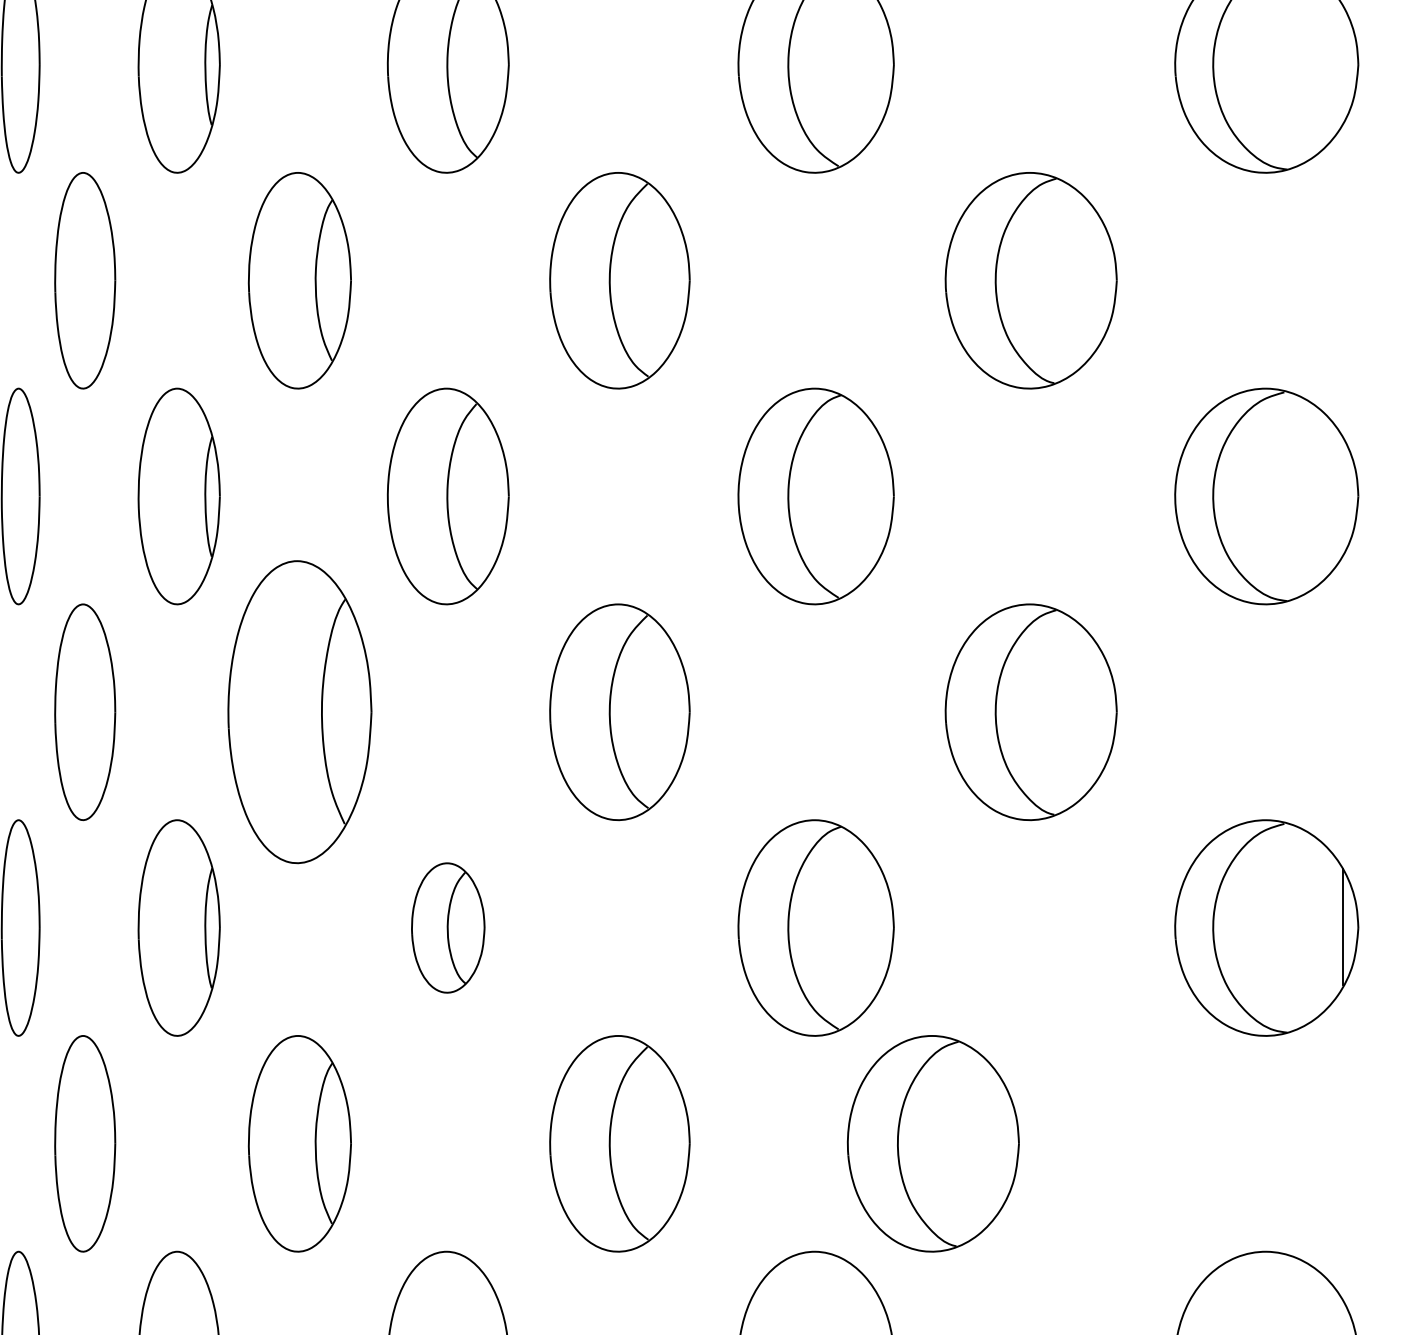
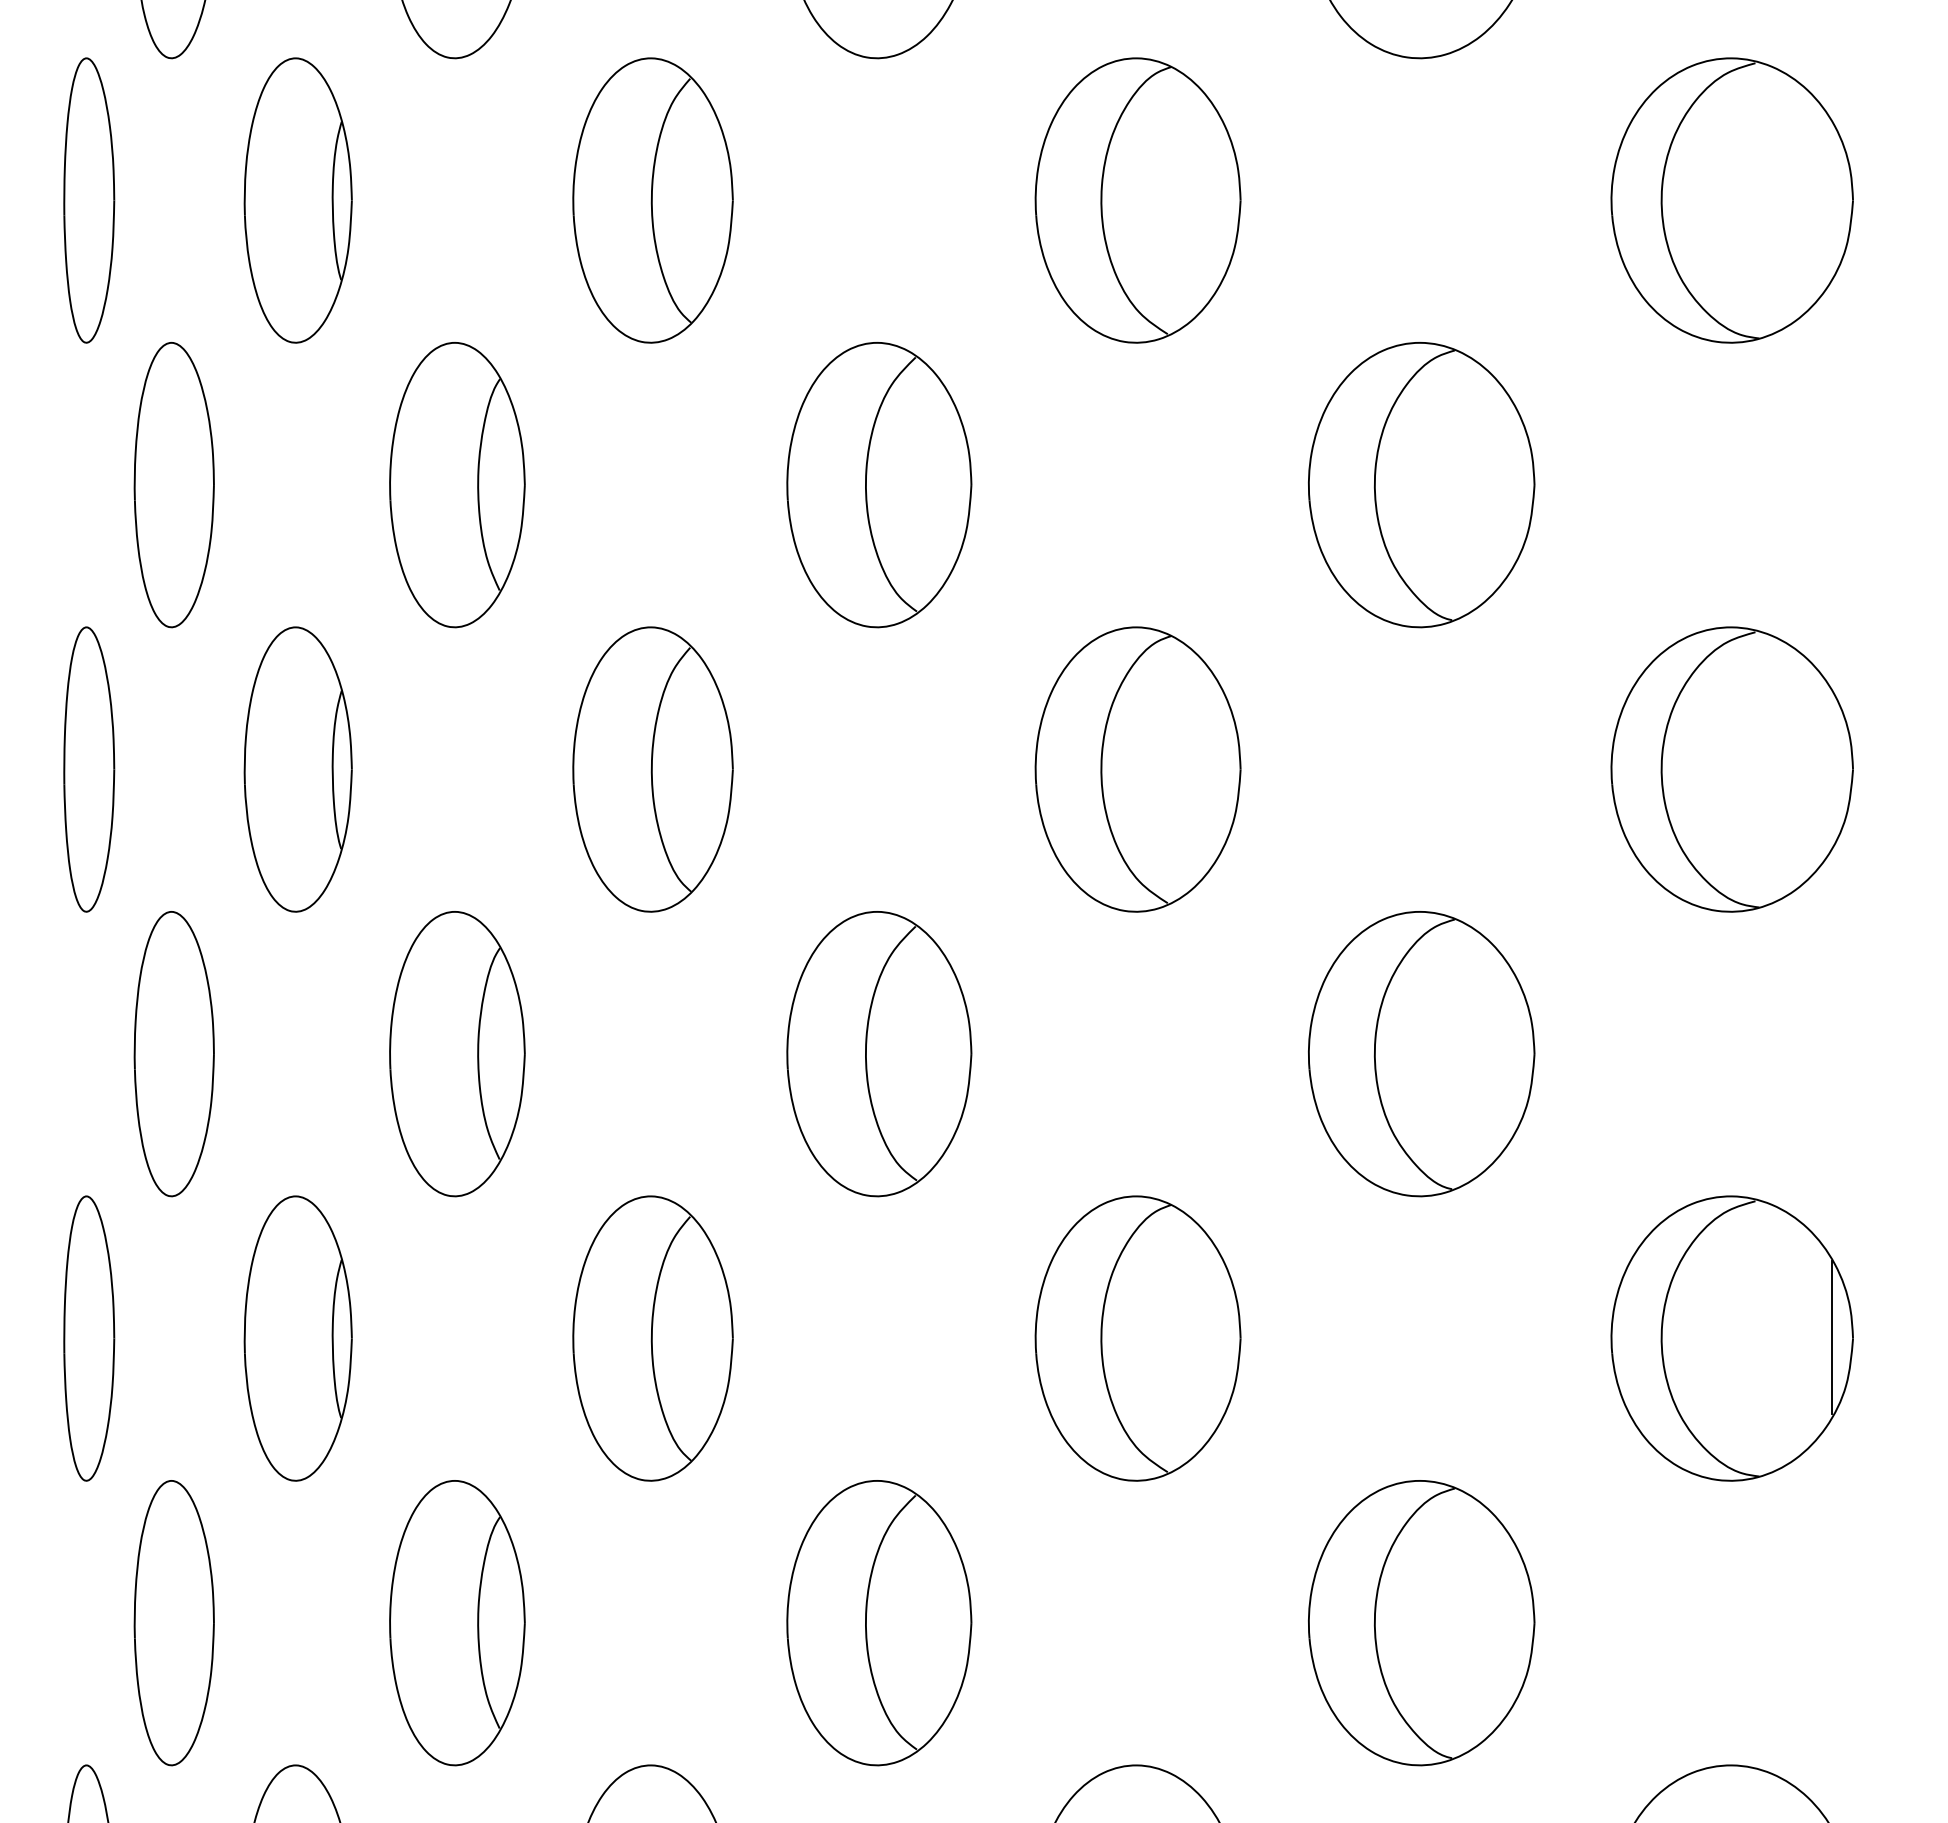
part: (300, 712) -> (457, 1054), size x0.71
part: (447, 927) -> (652, 1338), size x1.67
part: (933, 1144) -> (1421, 1623), moved

